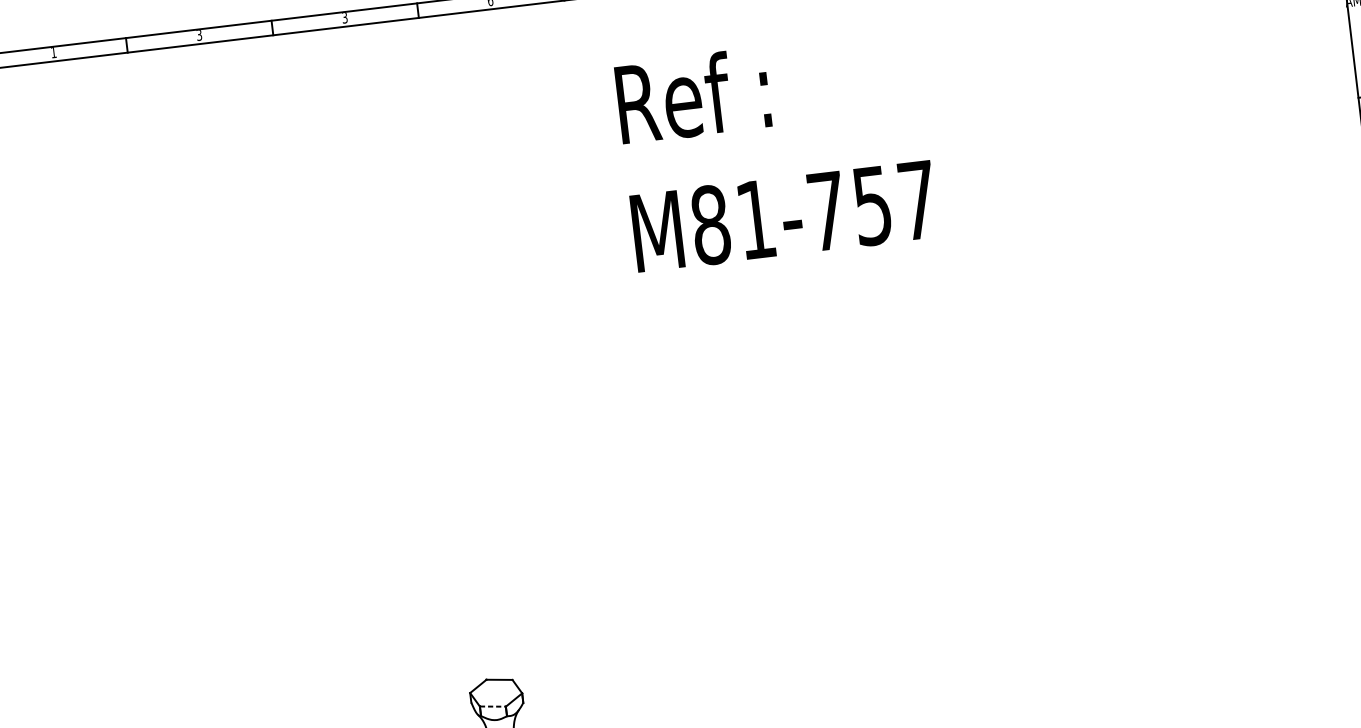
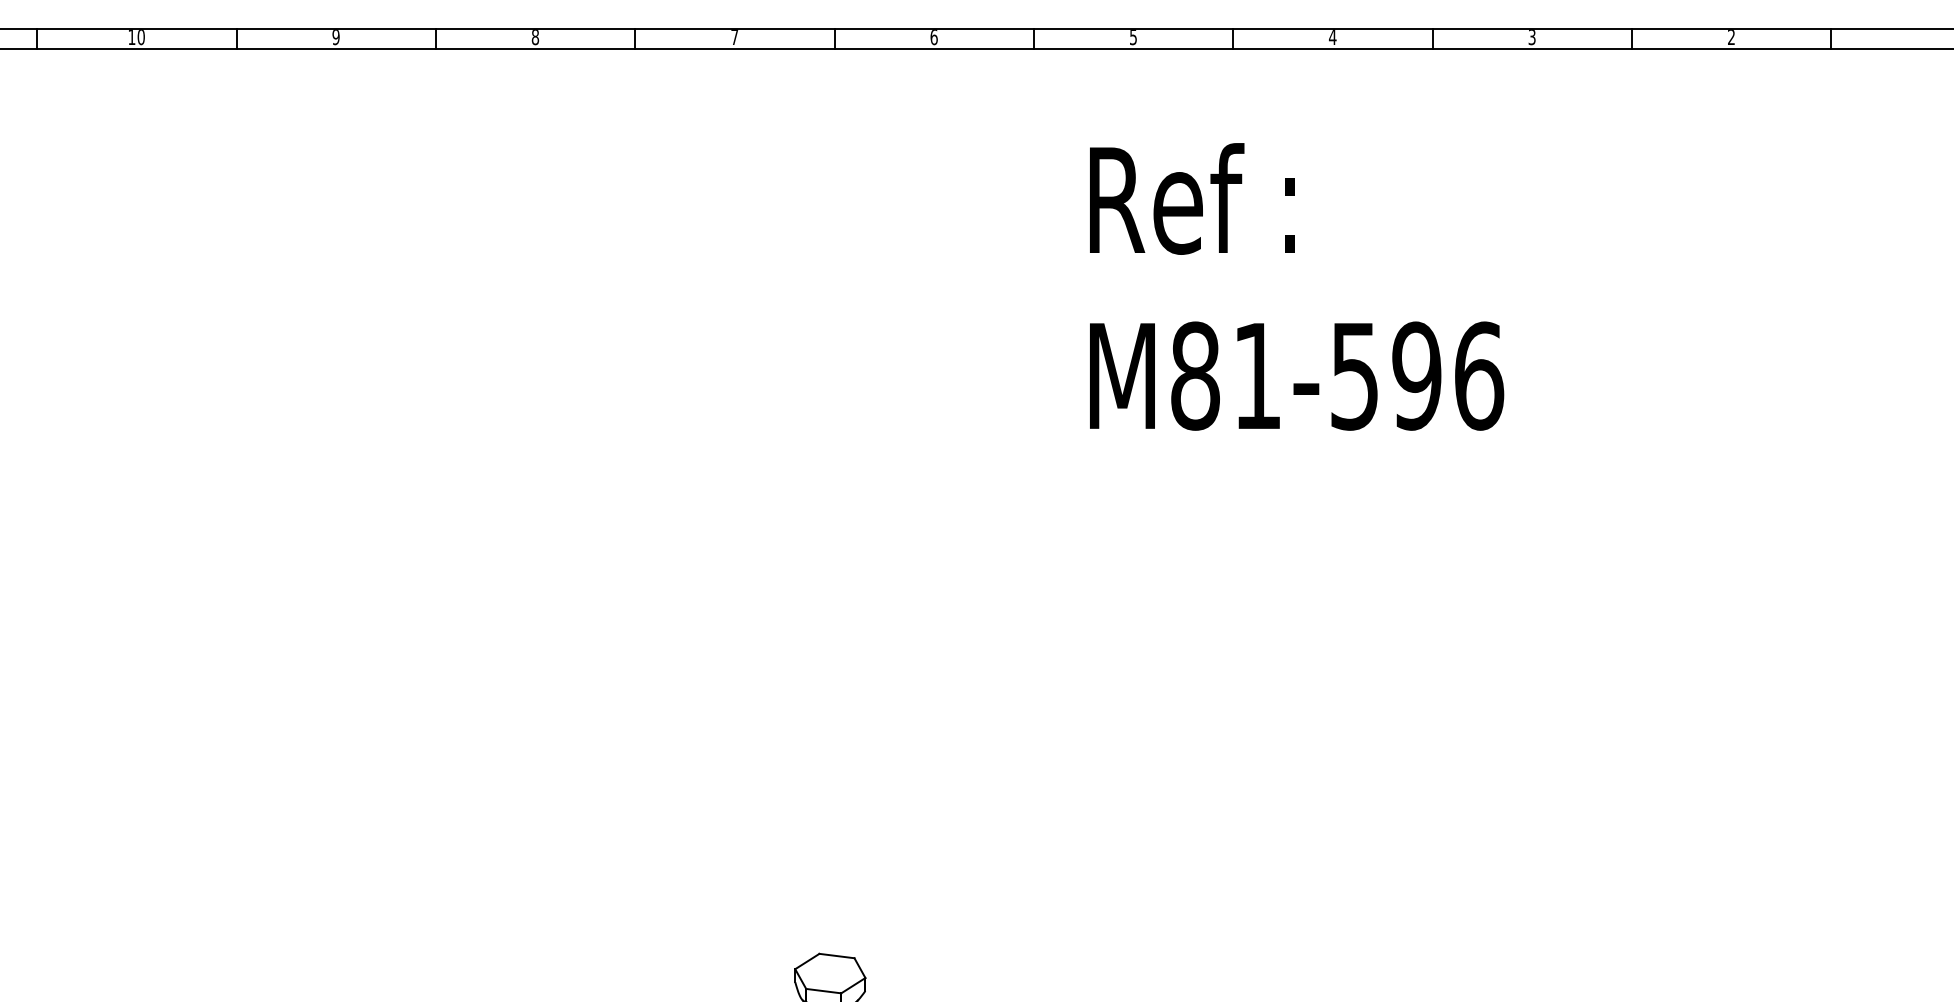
text: (344, 18) -> (734, 37), 3 -> 7
text: (199, 35) -> (535, 37), 3 -> 8
text: (53, 52) -> (335, 37), 1 -> 9
text: (872, 205) -> (1417, 375), ^JM81-757 -> ^JM81-596
line: (492, 706) -> (823, 991), dashed -> solid

